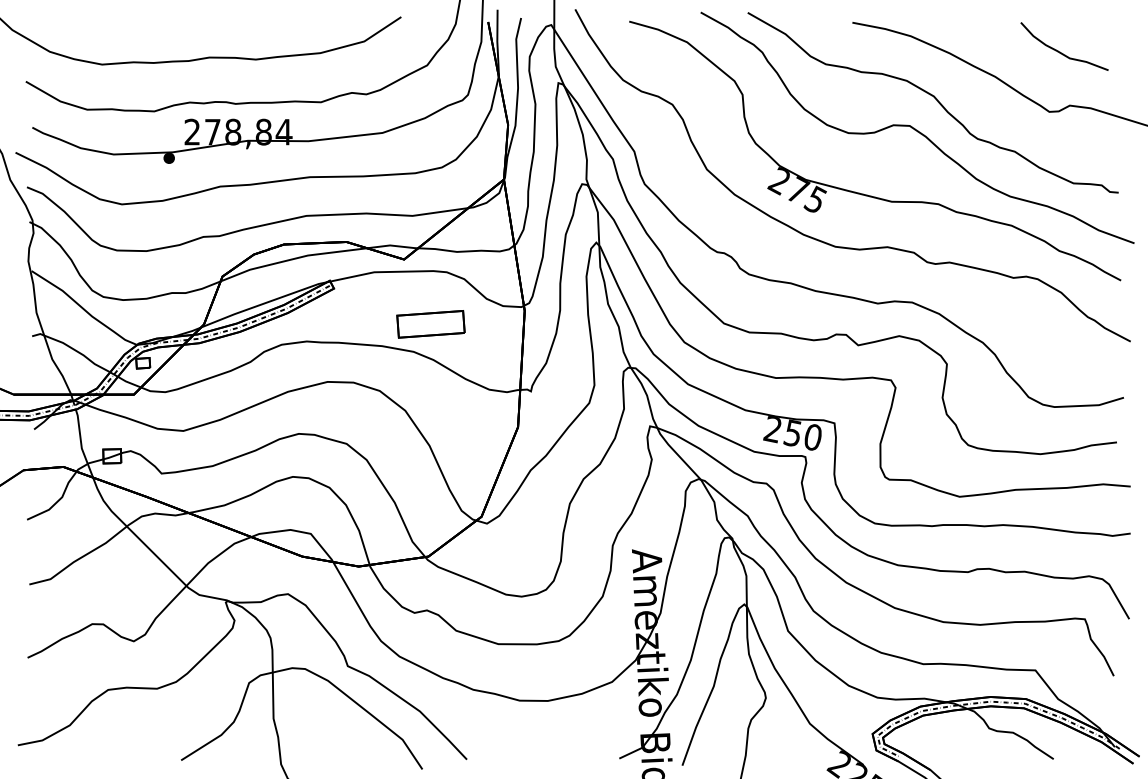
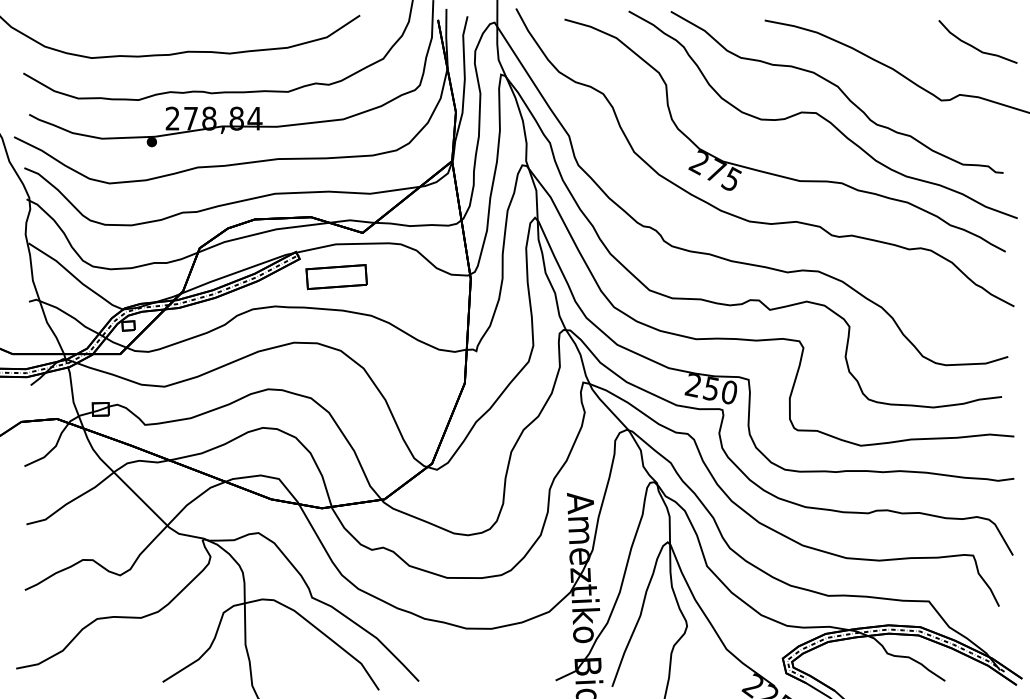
curve: (1060, 51) -> (974, 46), moved
part: (430, 324) -> (336, 277), moved

